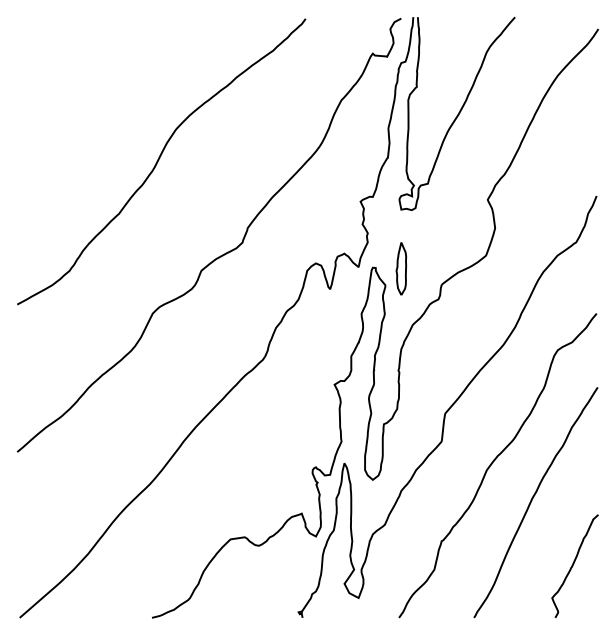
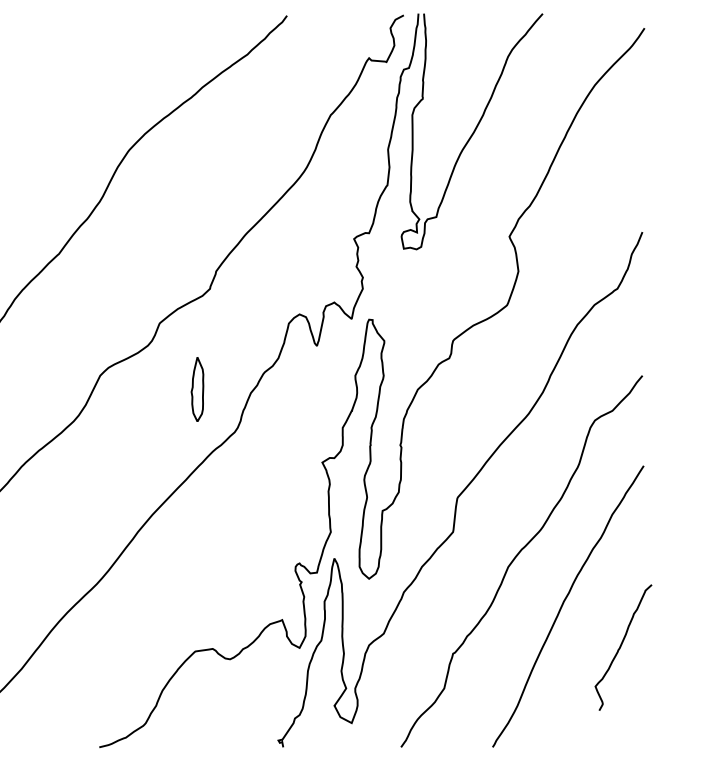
part: (401, 268) -> (197, 389), moved
curve: (574, 564) -> (622, 645), moved

